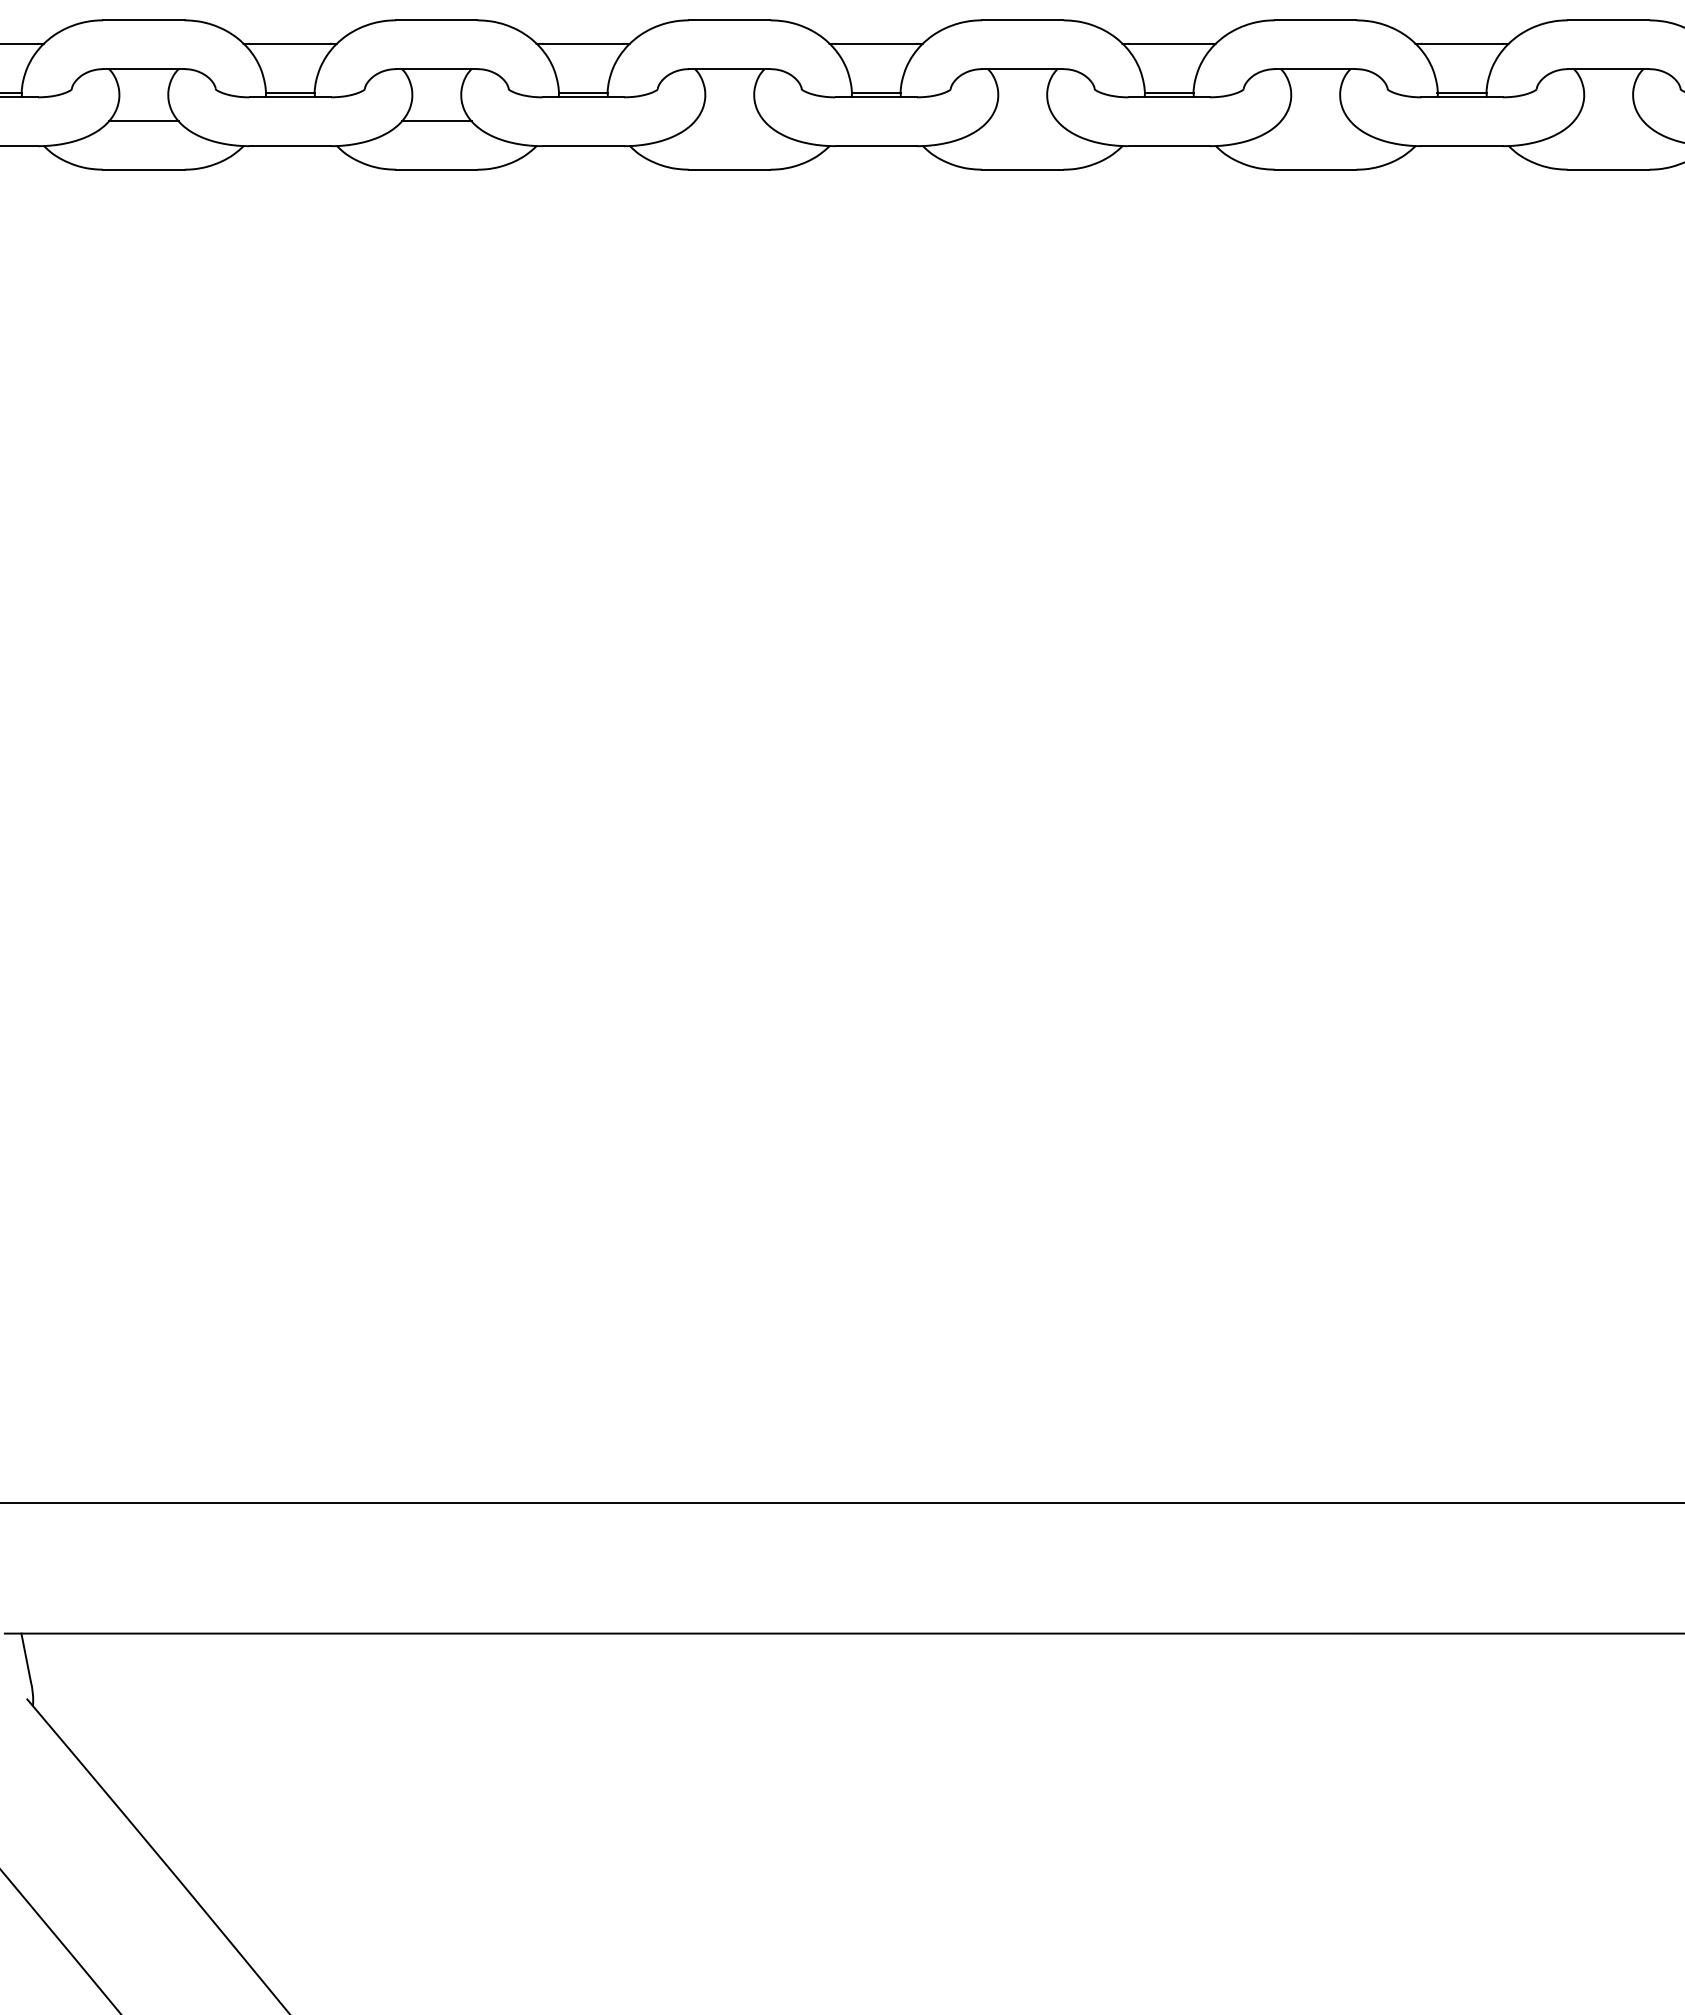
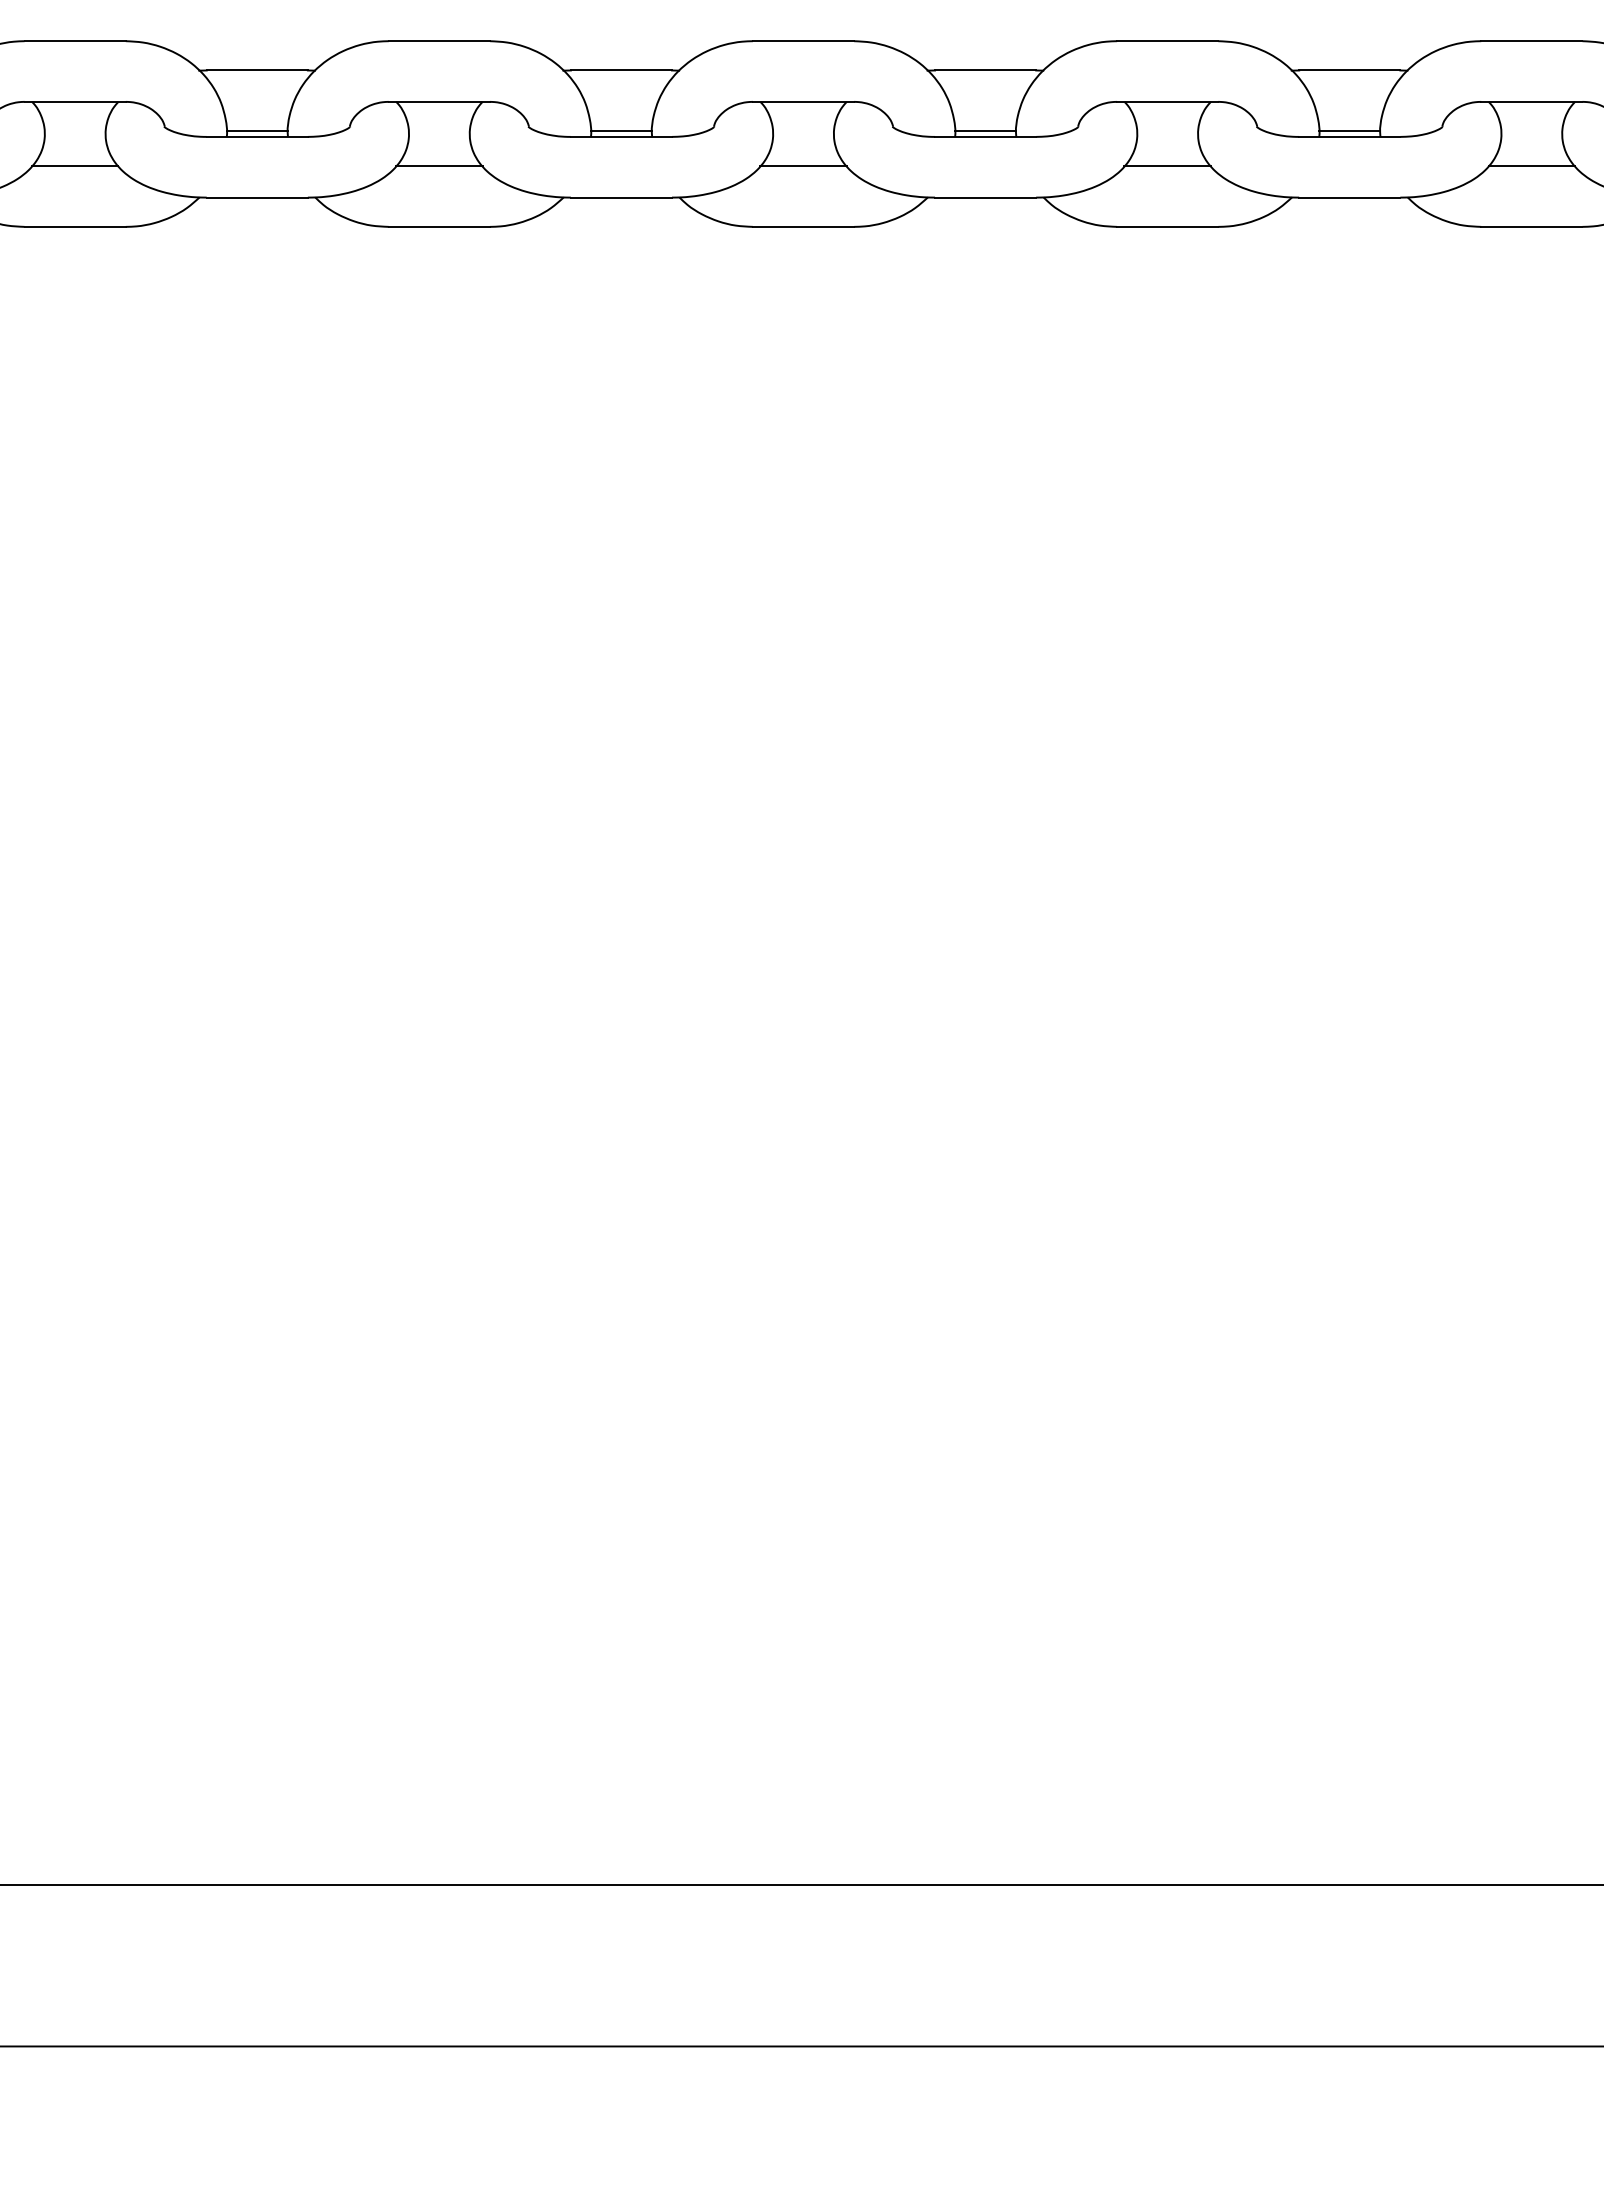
line: (729, 120) -> (439, 165), added
line: (1022, 120) -> (803, 165), added
line: (1315, 120) -> (1167, 165), added
line: (1608, 120) -> (1531, 165), added

